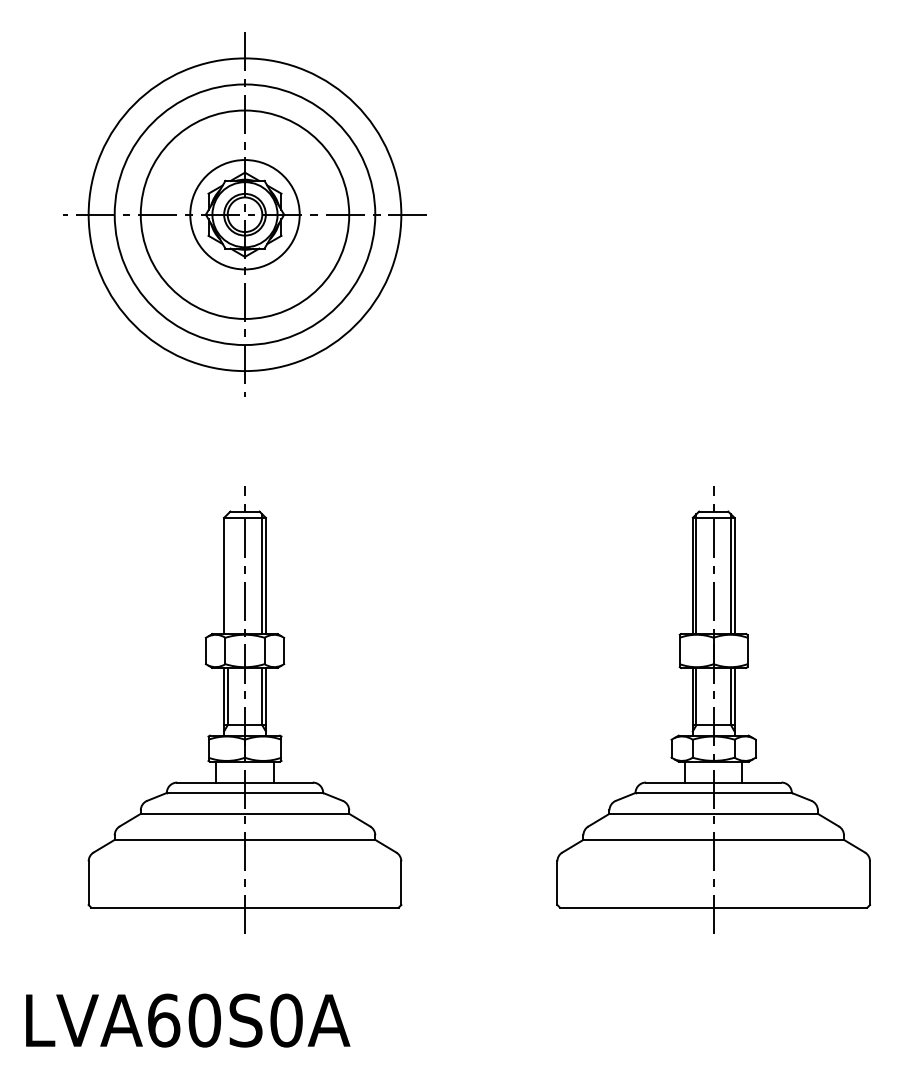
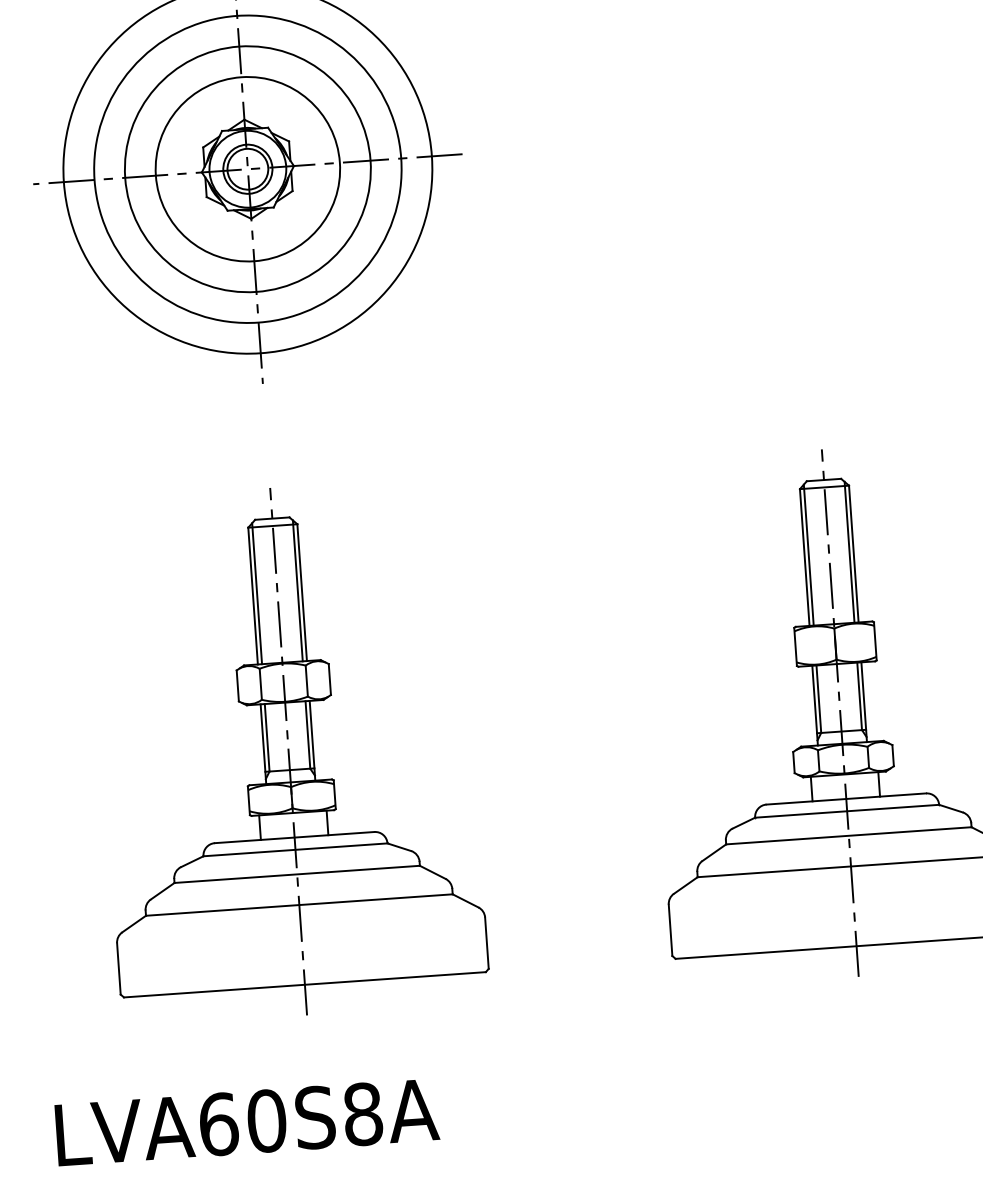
circle: (244, 214) -> (247, 168), size x1.43
line: (227, 574) -> (256, 594), added
text: (286, 1020) -> (363, 1114), LVA60S0A -> LVA60S8A

